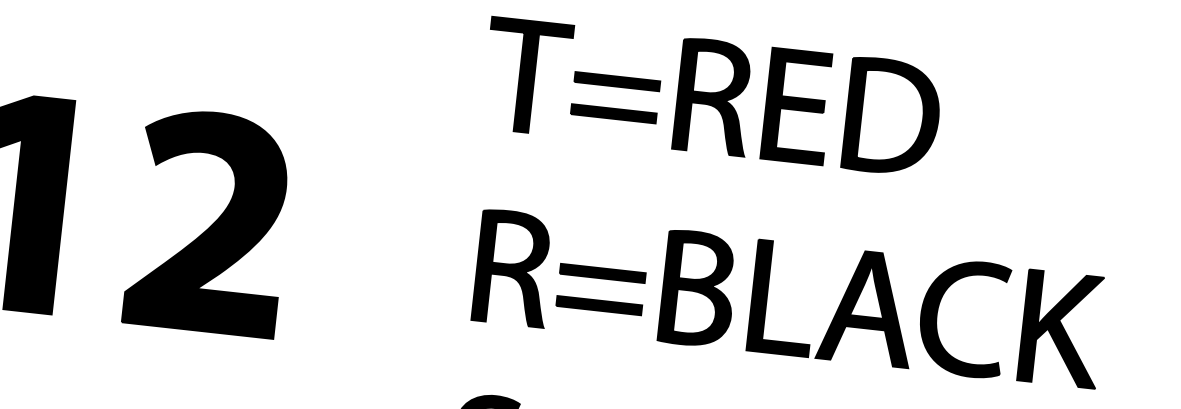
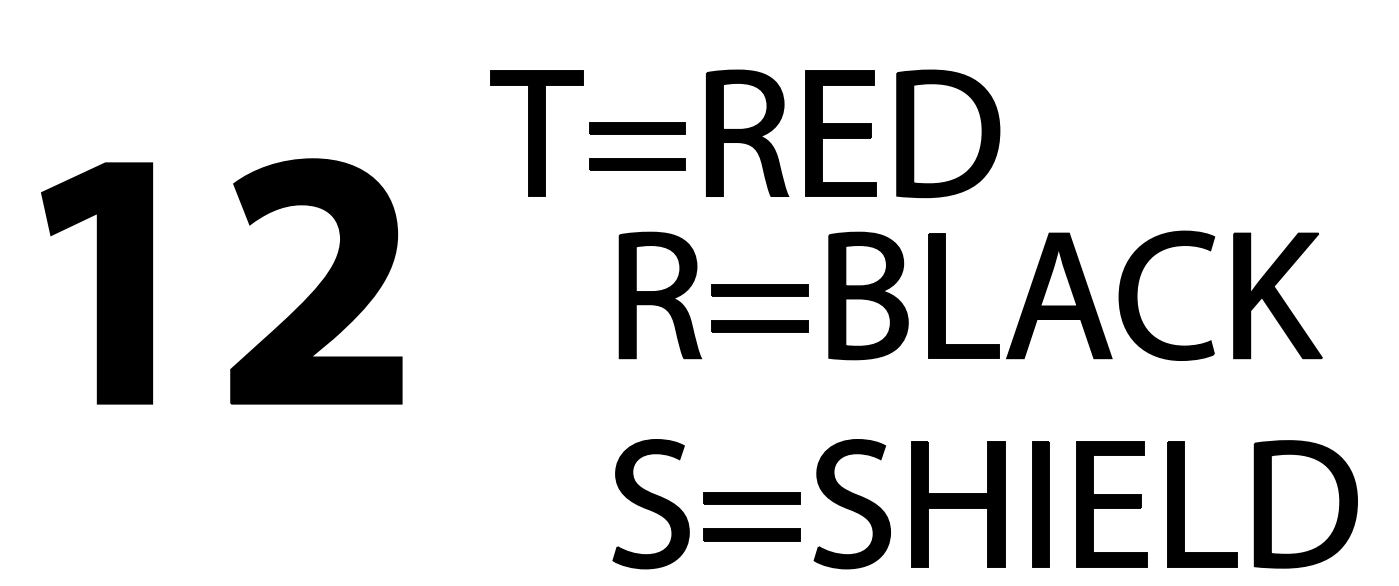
part: (712, 96) -> (745, 133), moved

